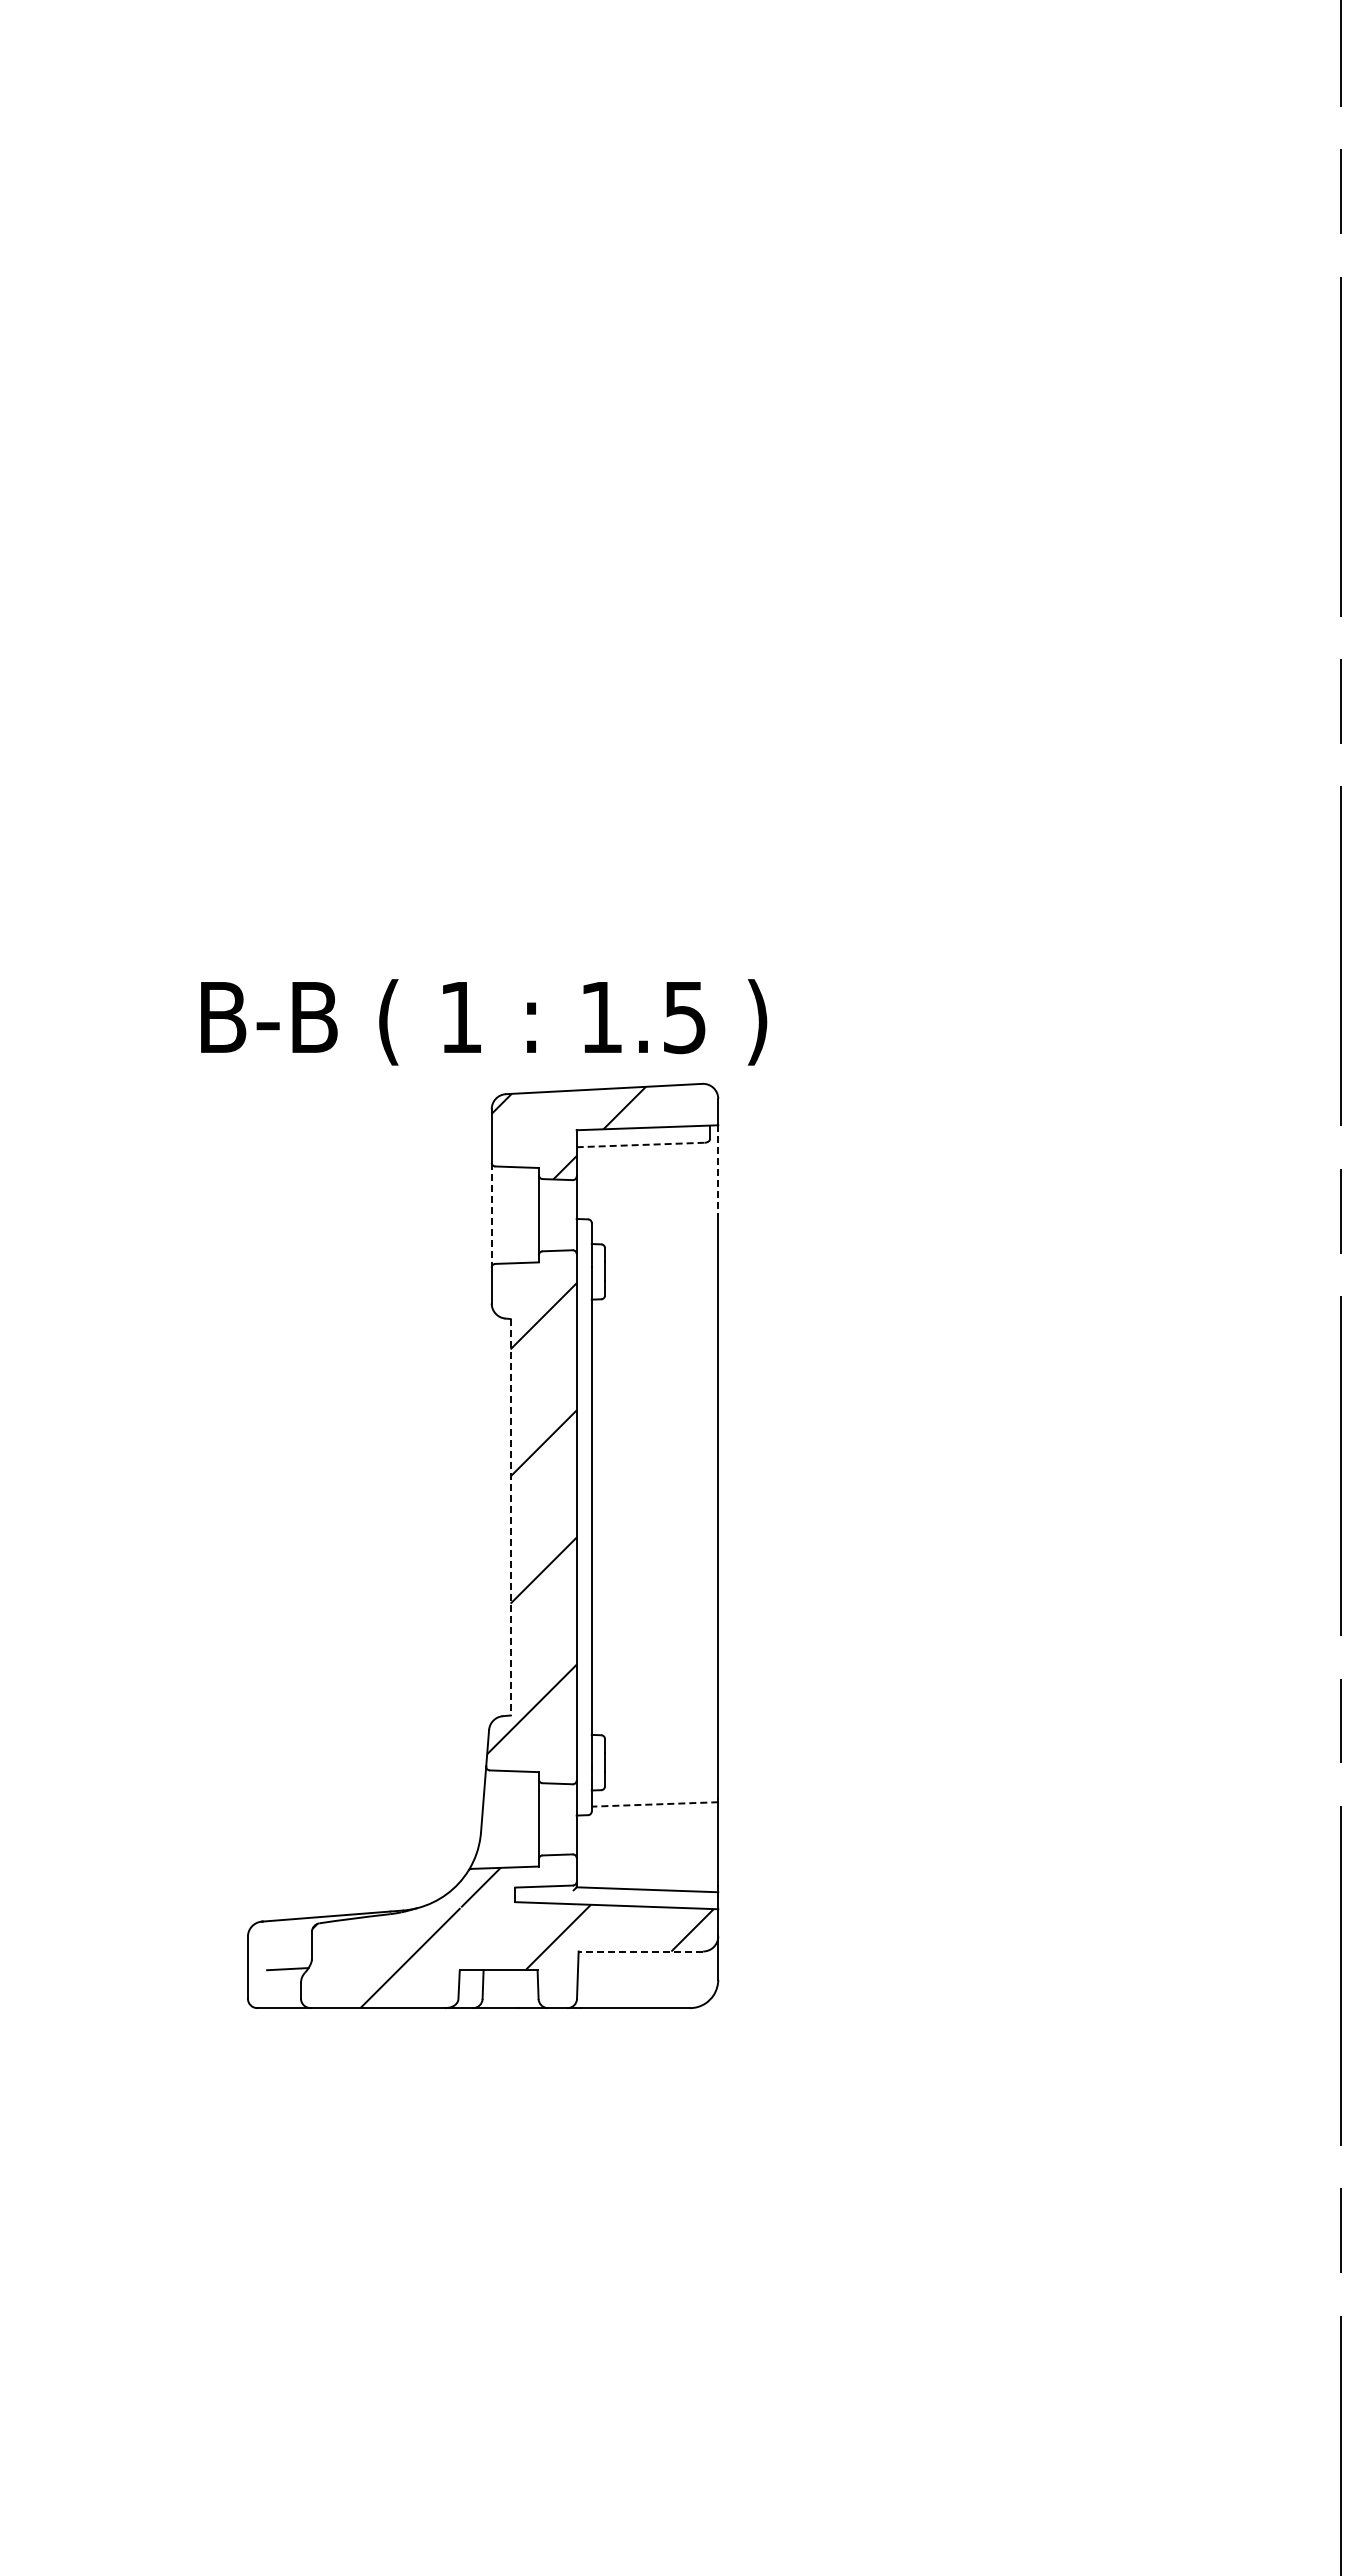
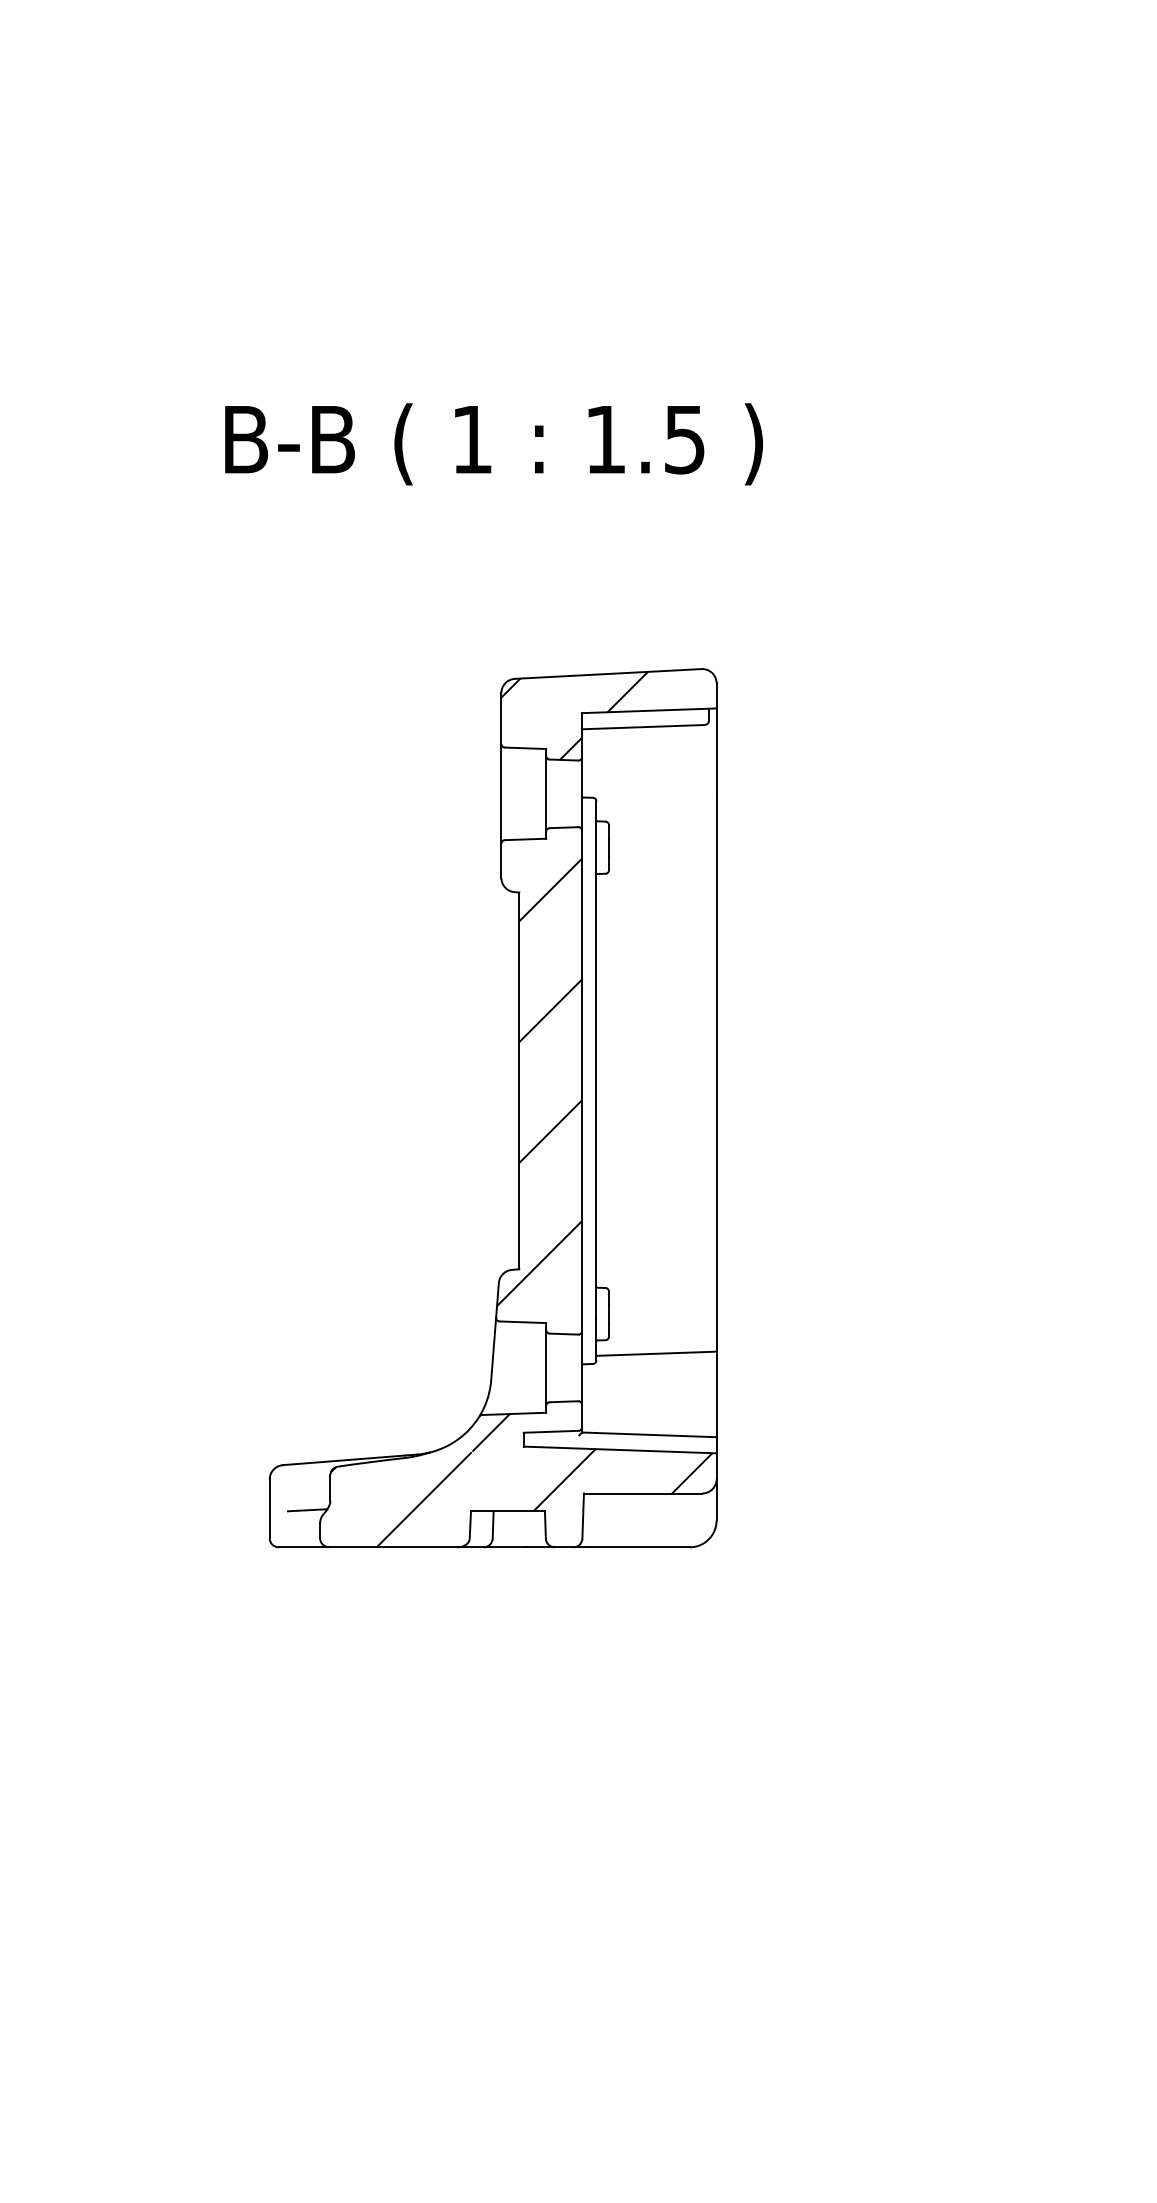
text: (484, 1022) -> (494, 444), moved
line: (641, 1144) -> (643, 726), dashed -> solid
line: (718, 1170) -> (716, 751), dashed -> solid
line: (491, 1215) -> (501, 794), dashed -> solid
line: (510, 1517) -> (519, 1081), dashed -> solid
line: (654, 1804) -> (656, 1353), dashed -> solid
line: (640, 1951) -> (642, 1493), dashed -> solid

